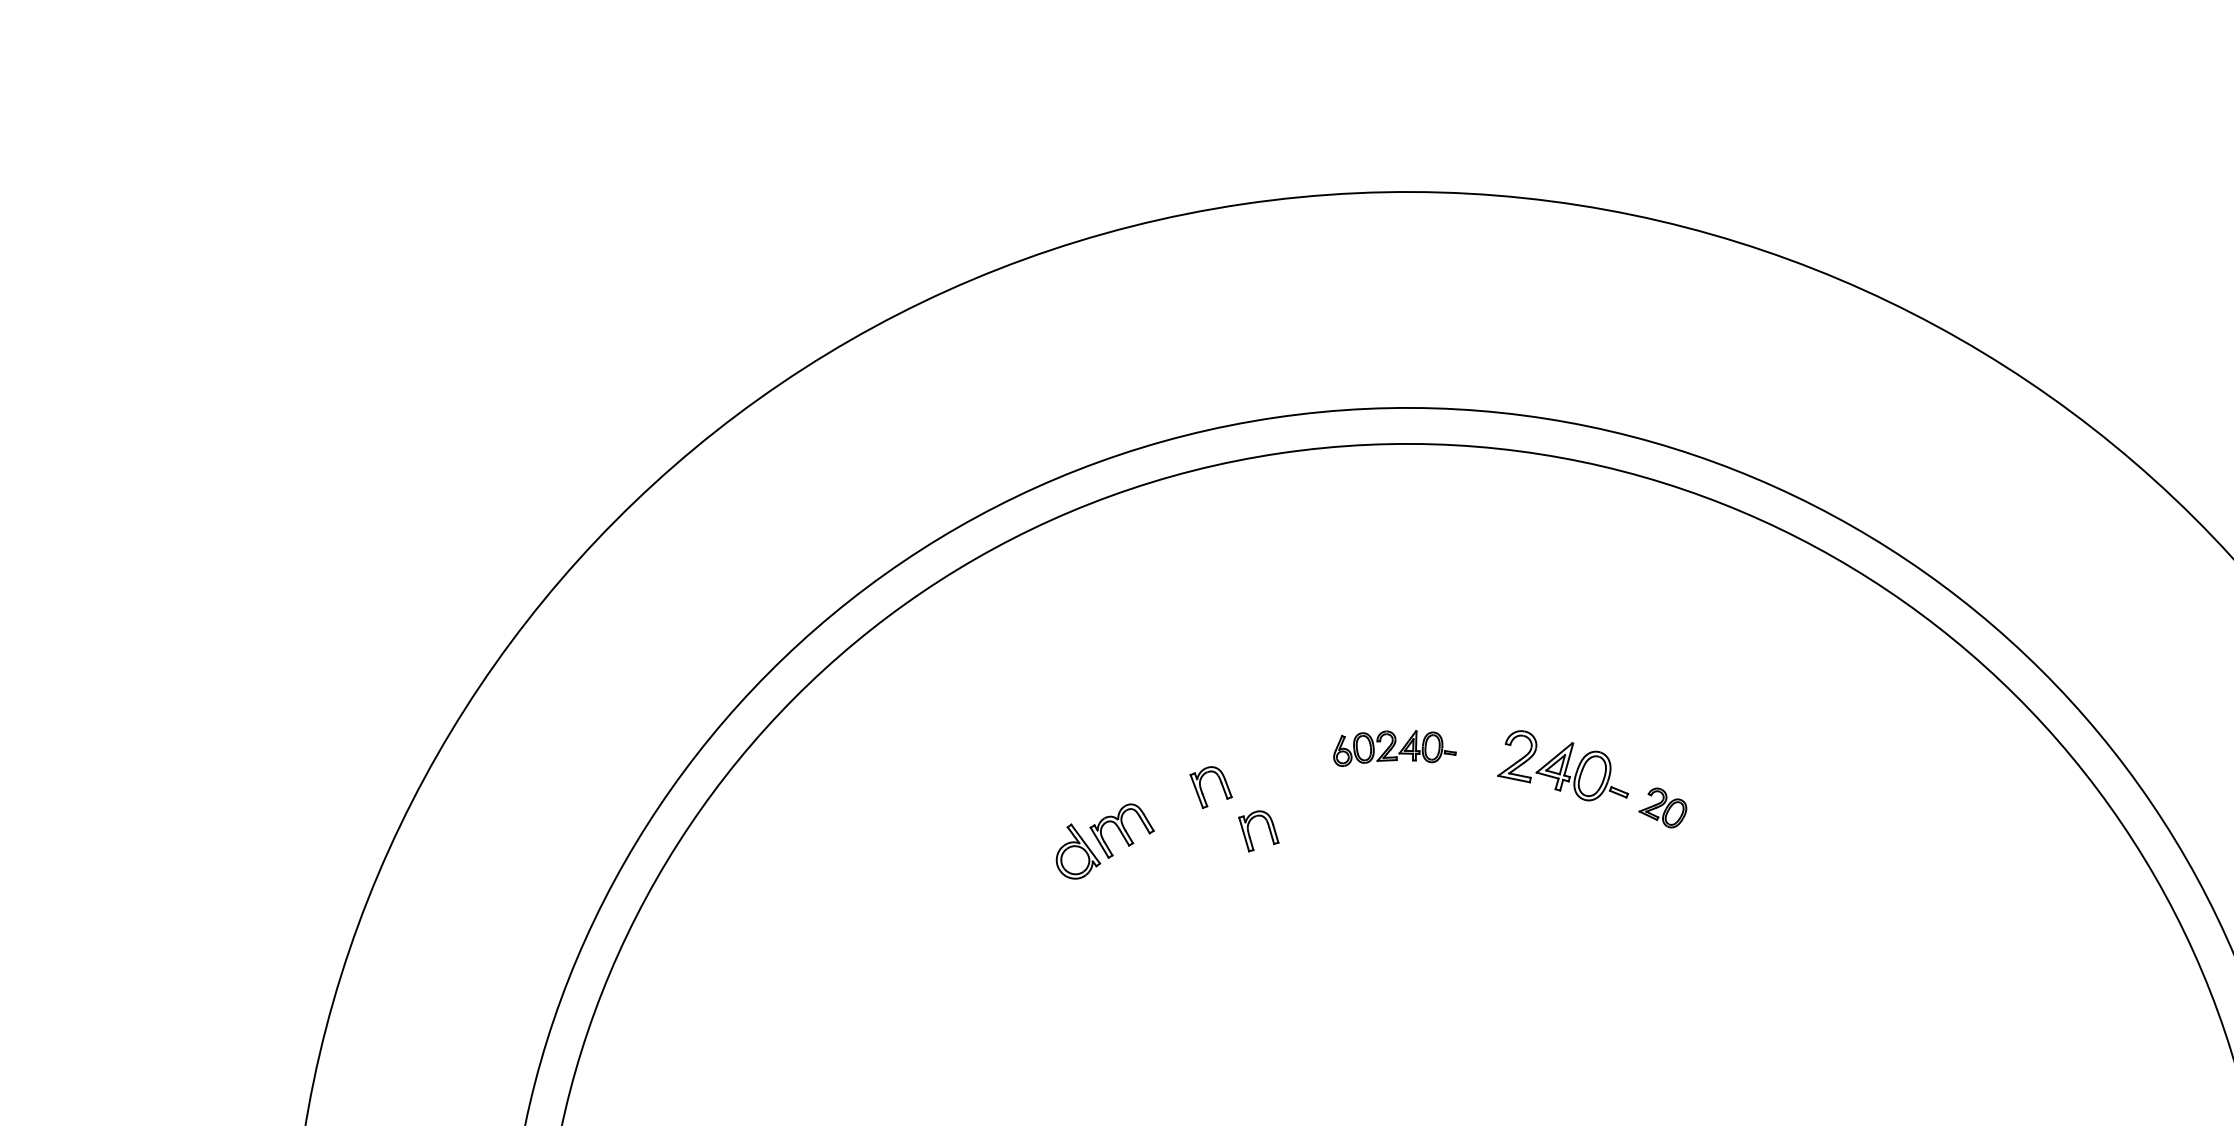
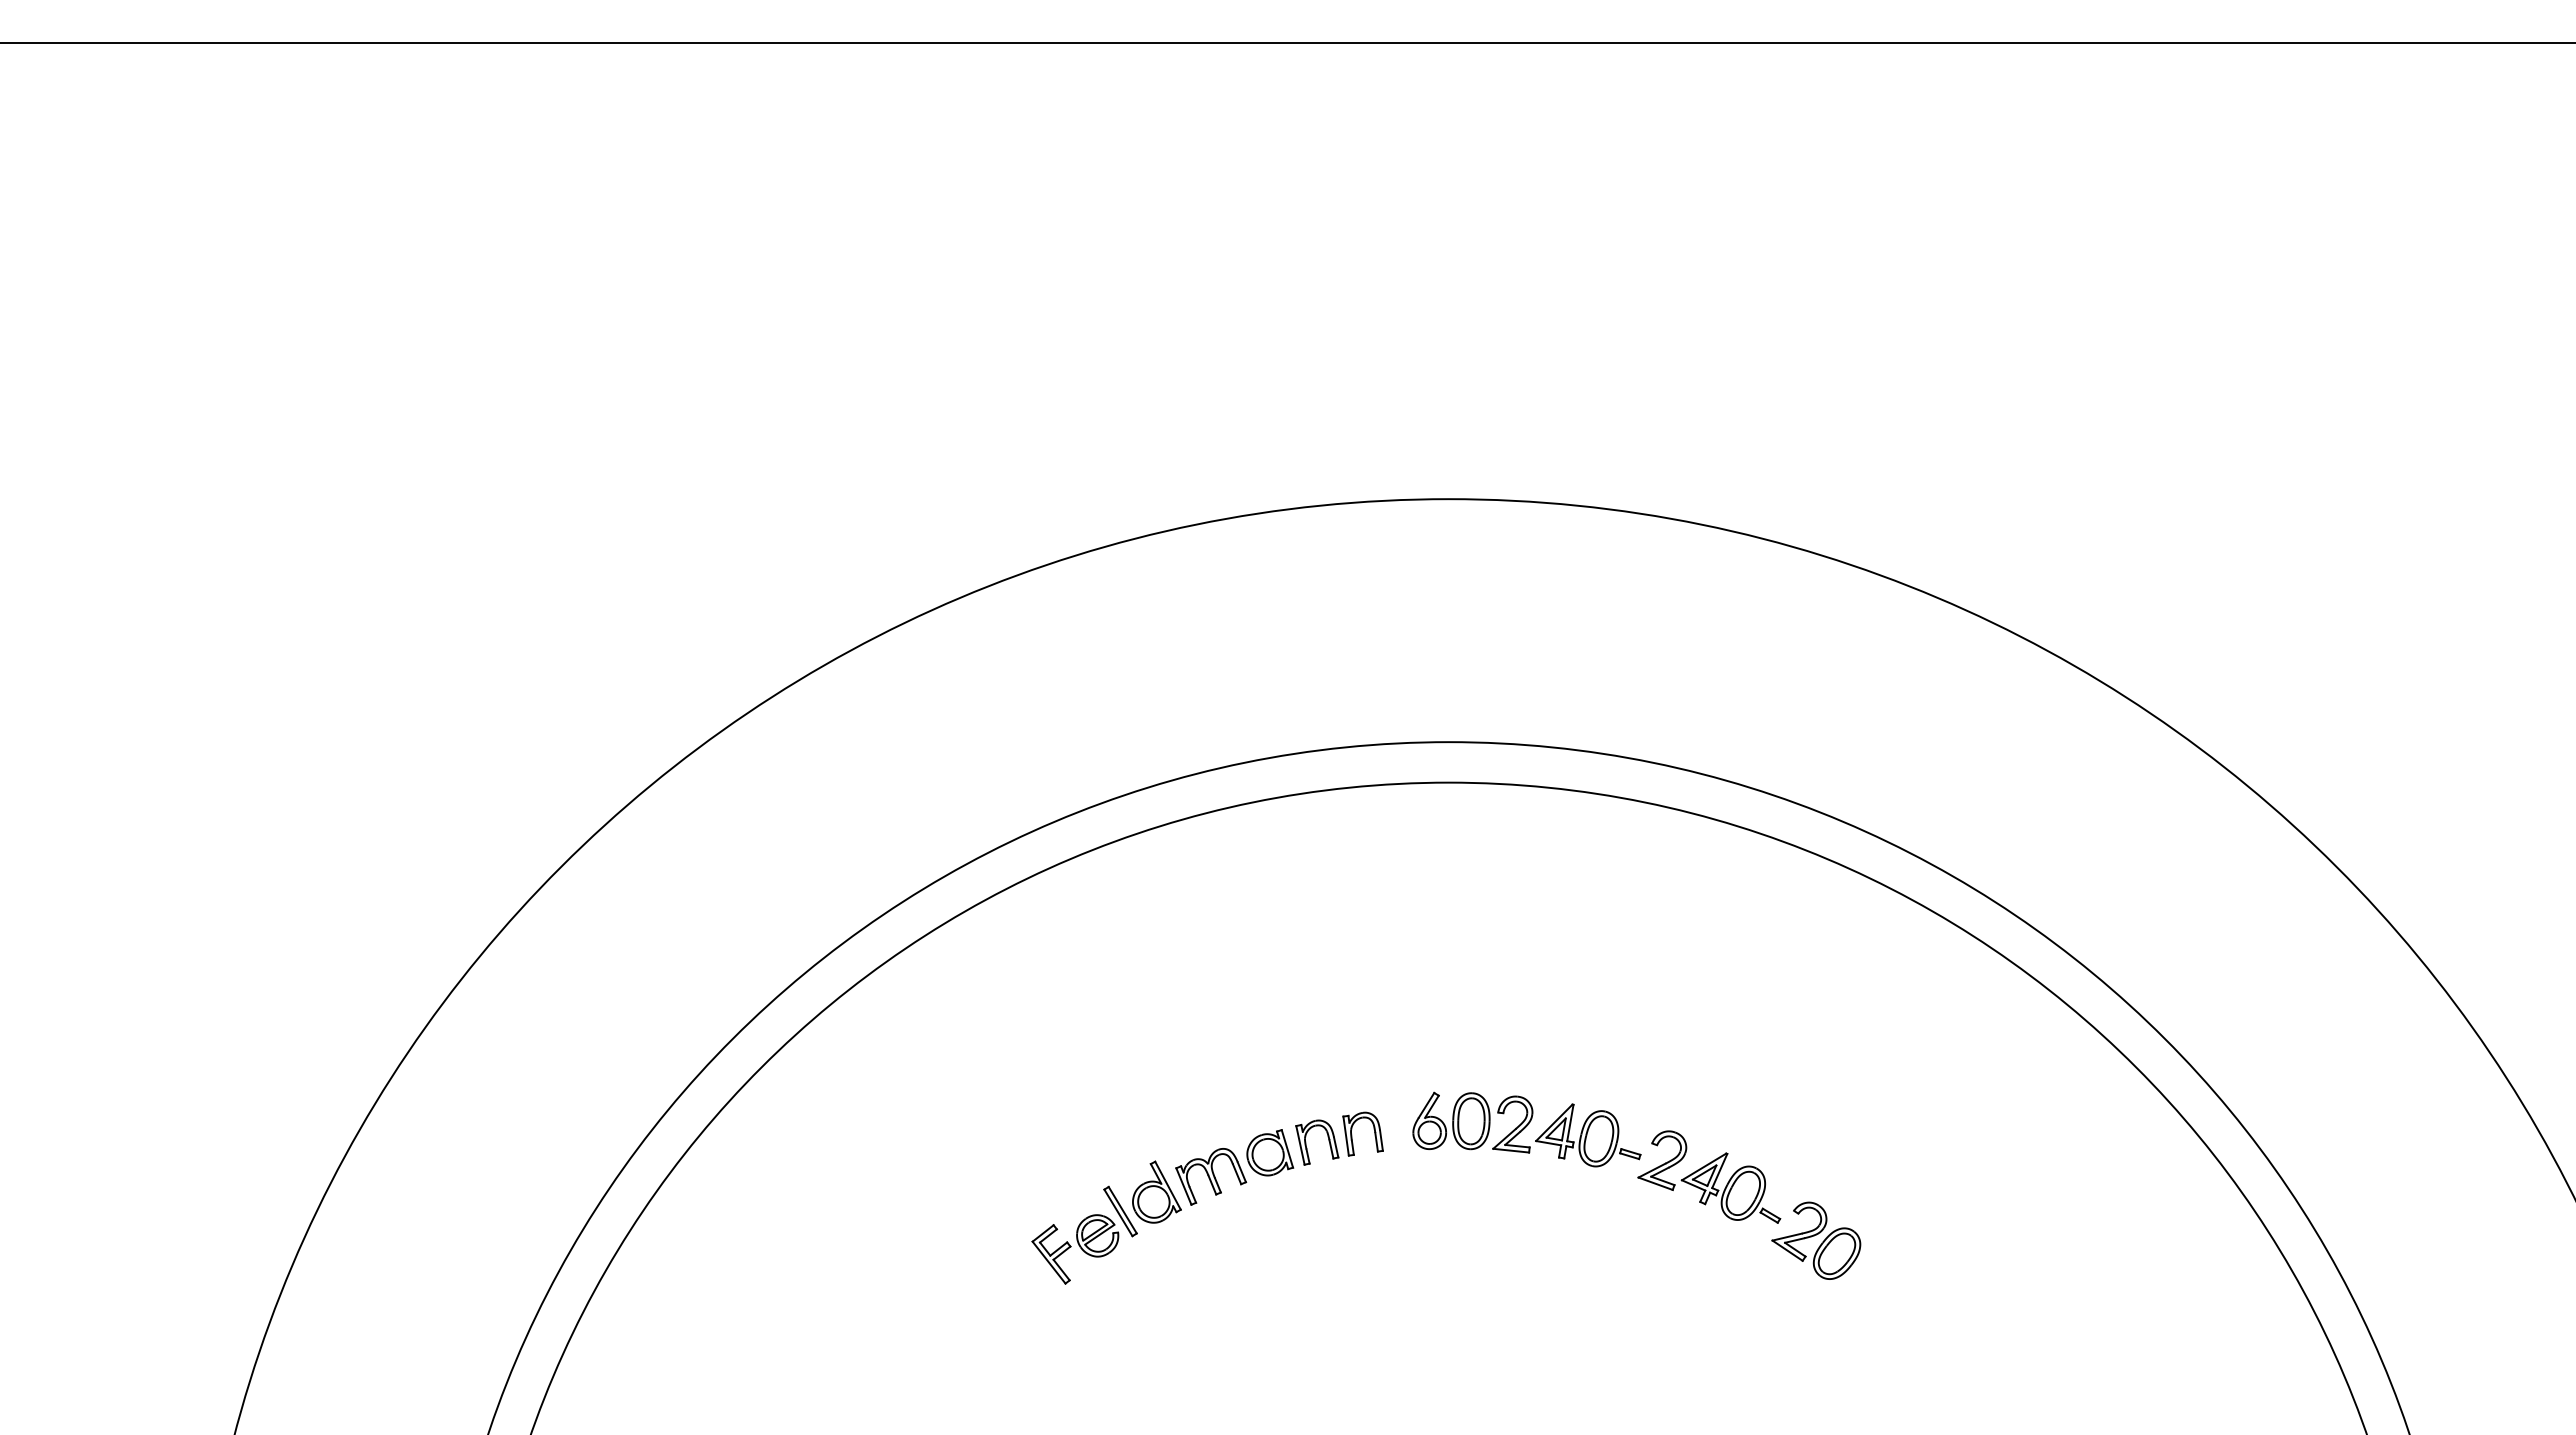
part: (1393, 748) -> (1526, 1129), size x1.67
part: (1171, 801) -> (1270, 1152), added
part: (1662, 808) -> (1816, 1240), size x1.67
part: (1249, 832) -> (1352, 1134), moved
part: (1018, 897) -> (1084, 1234), added

